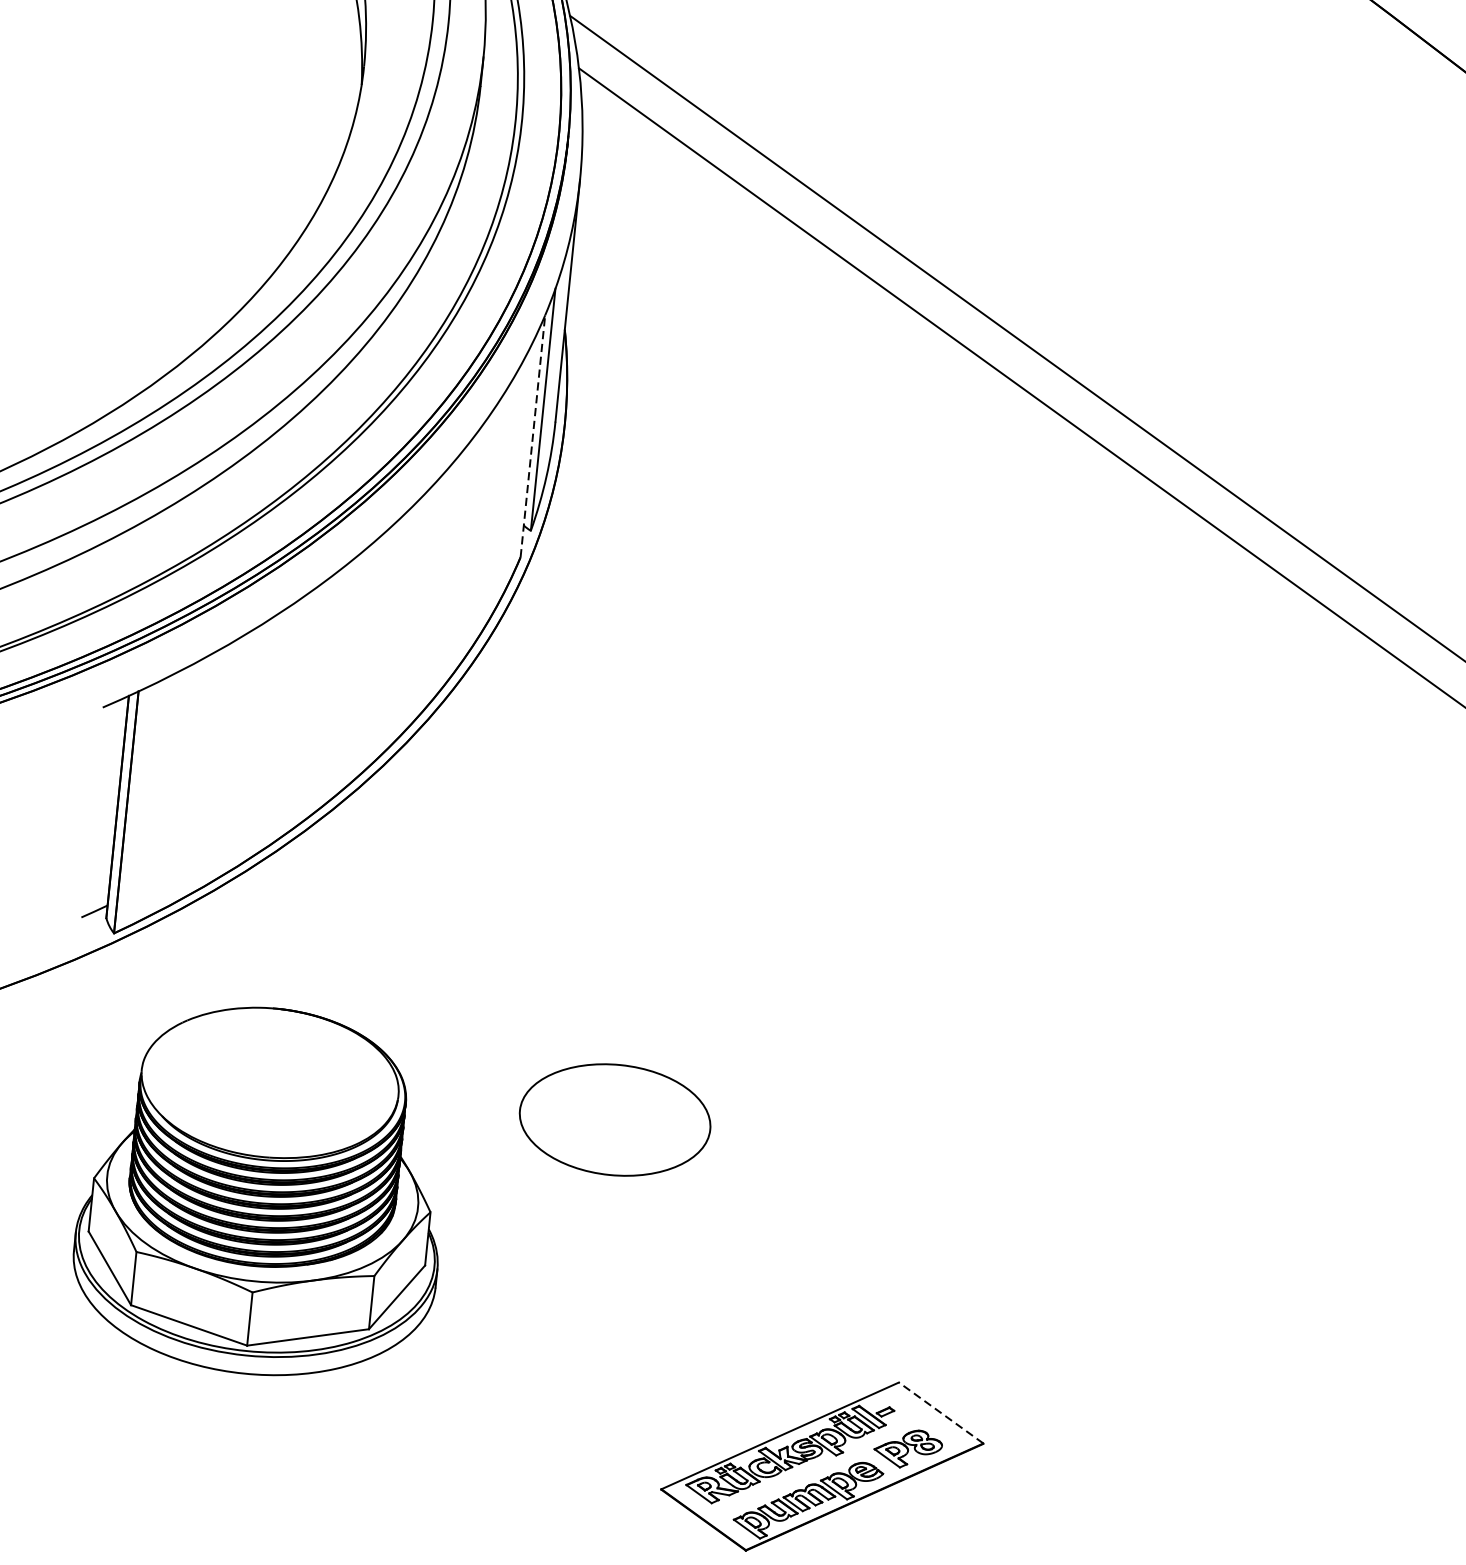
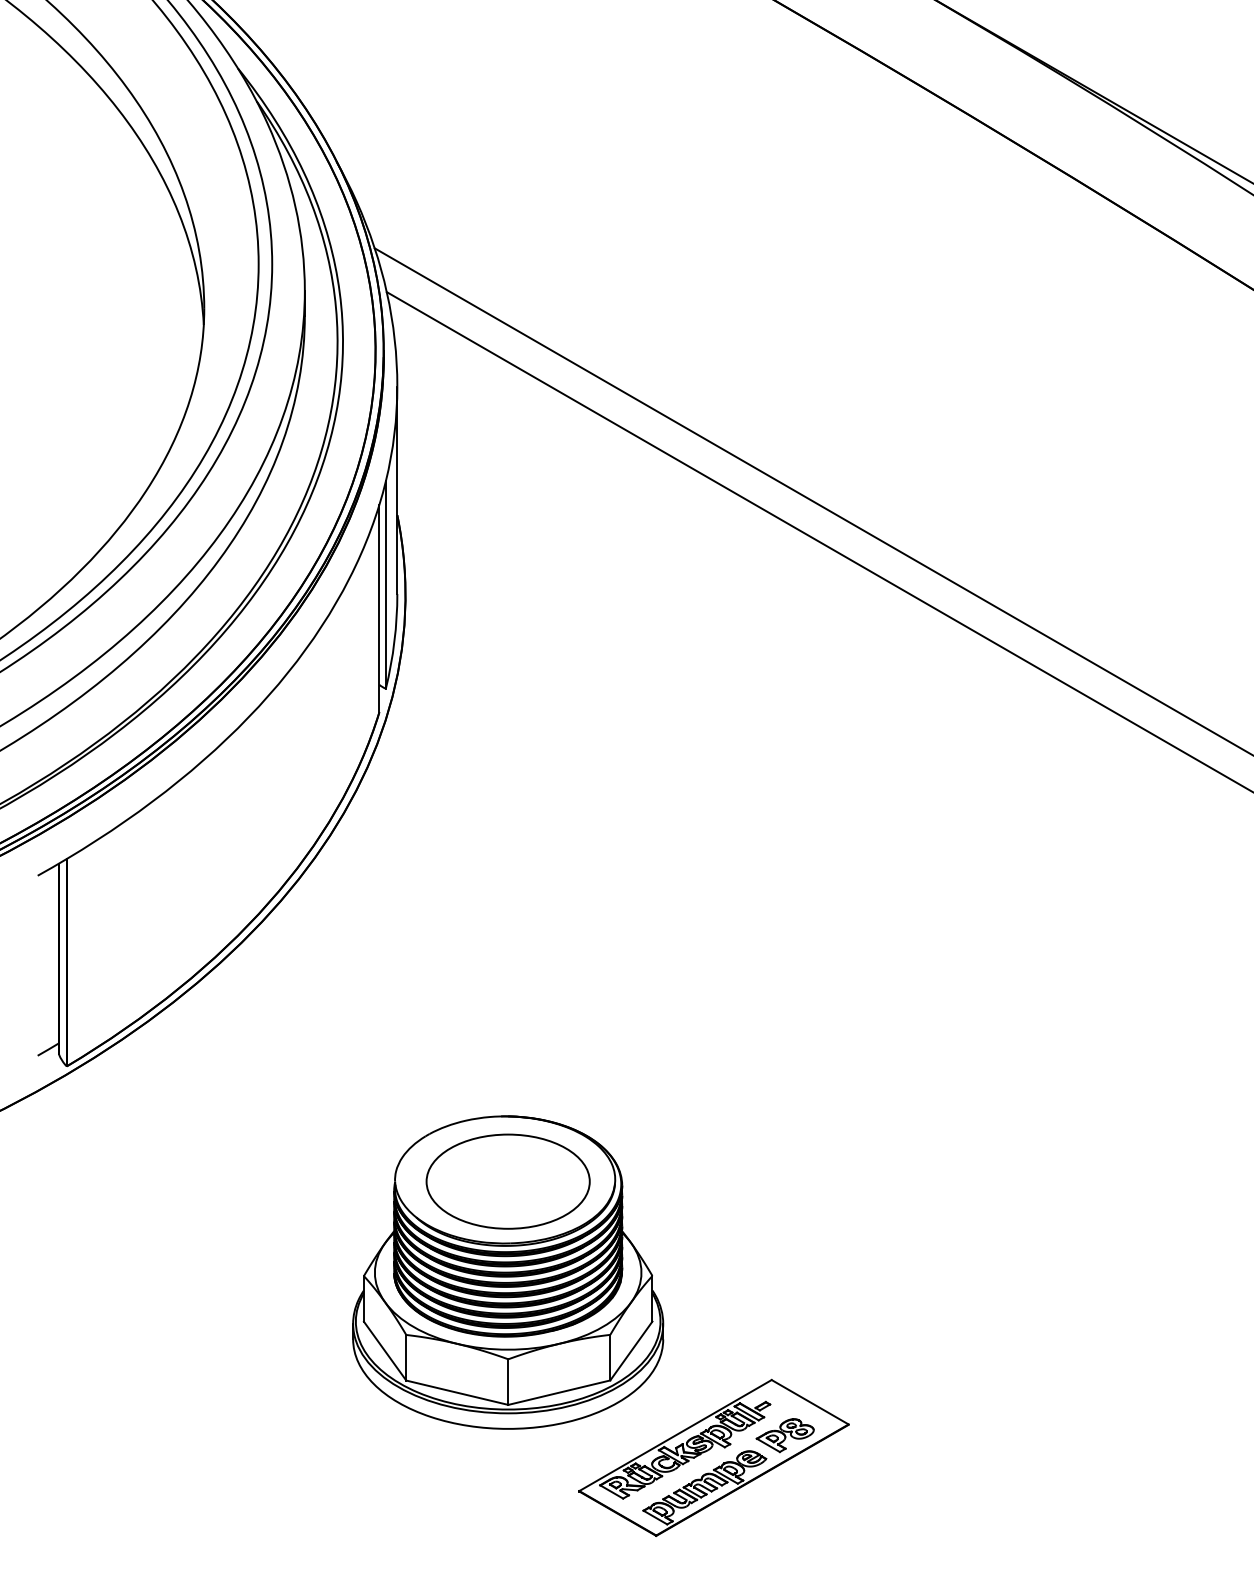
line: (532, 436) -> (379, 608), dashed -> solid
part: (263, 1191) -> (508, 1272), moved
line: (940, 1412) -> (809, 1401), dashed -> solid

